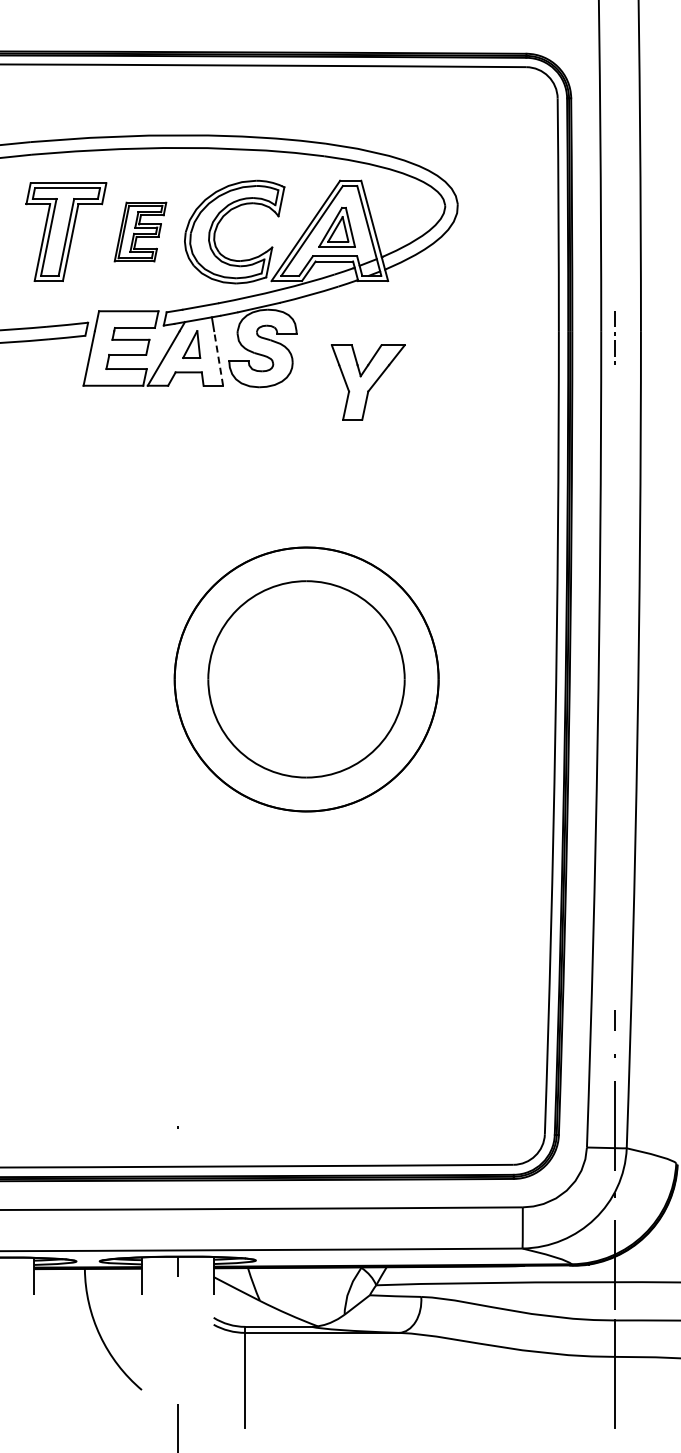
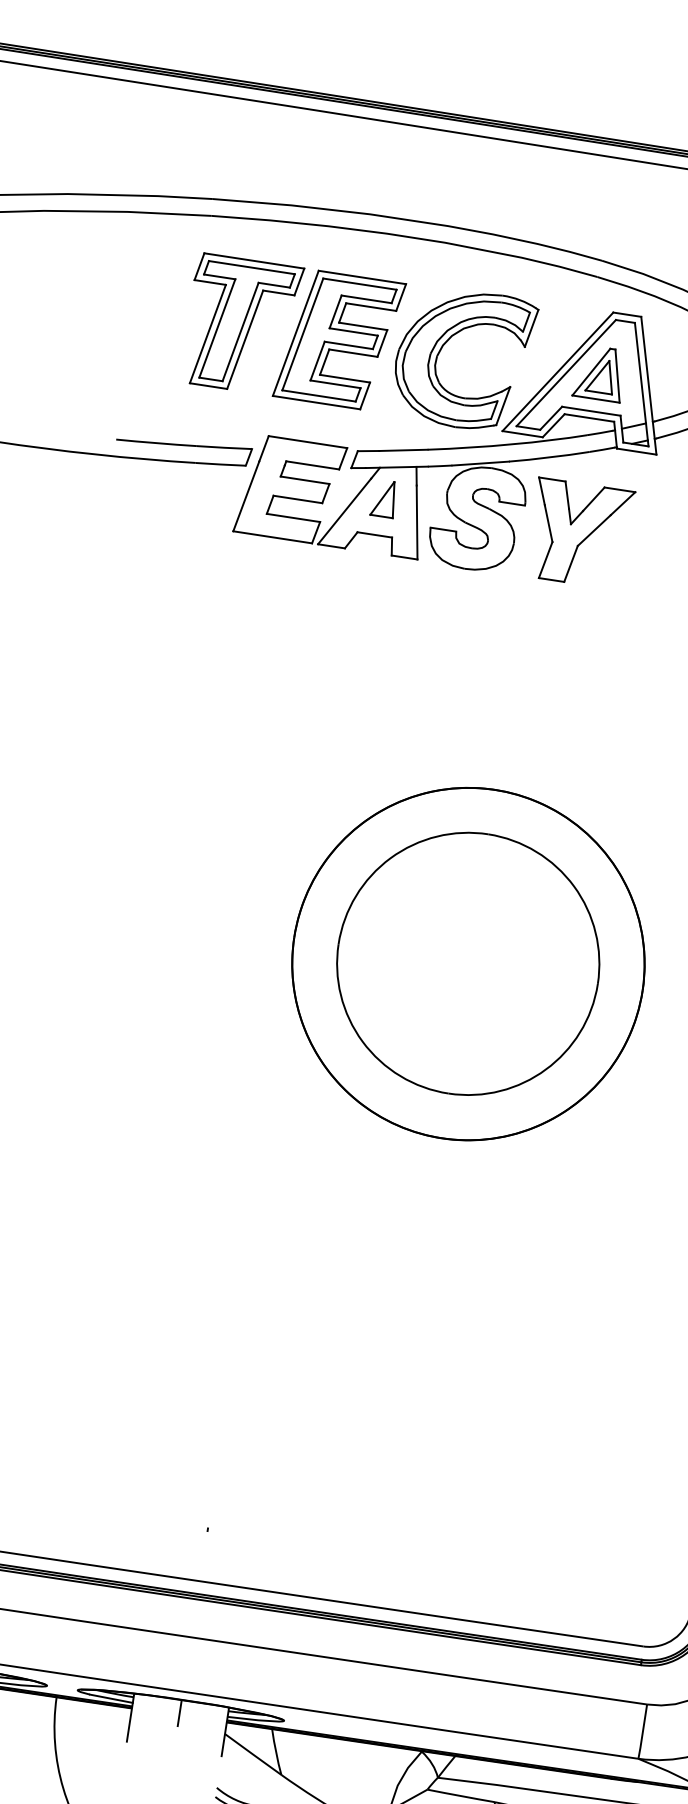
part: (140, 231) -> (339, 339), size x1.67
line: (218, 358) -> (416, 522), dashed -> solid
part: (368, 382) -> (579, 534), moved

